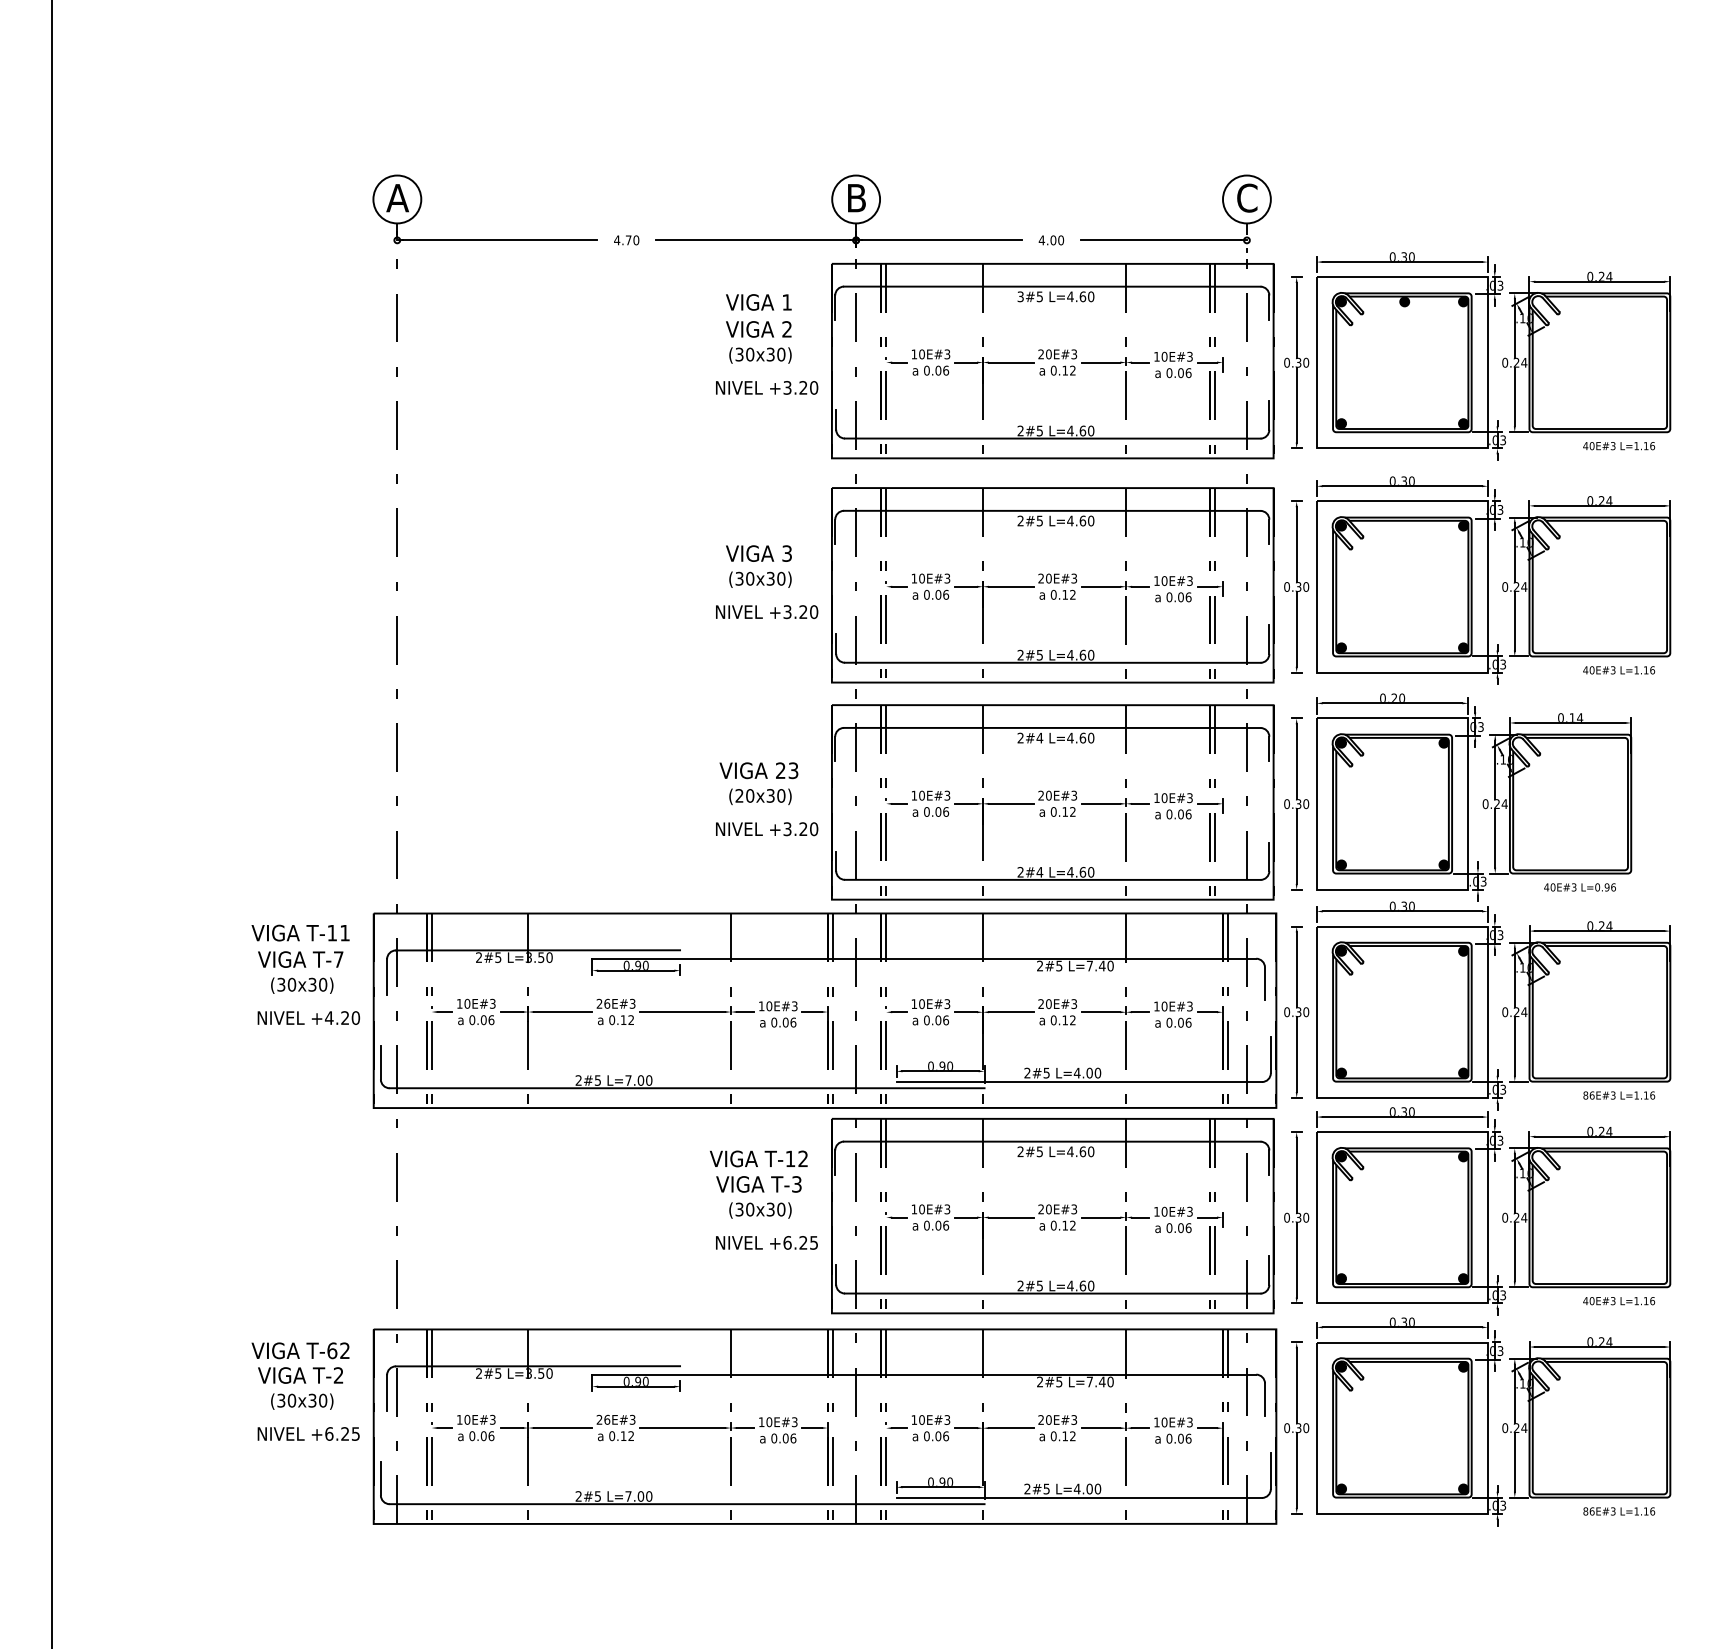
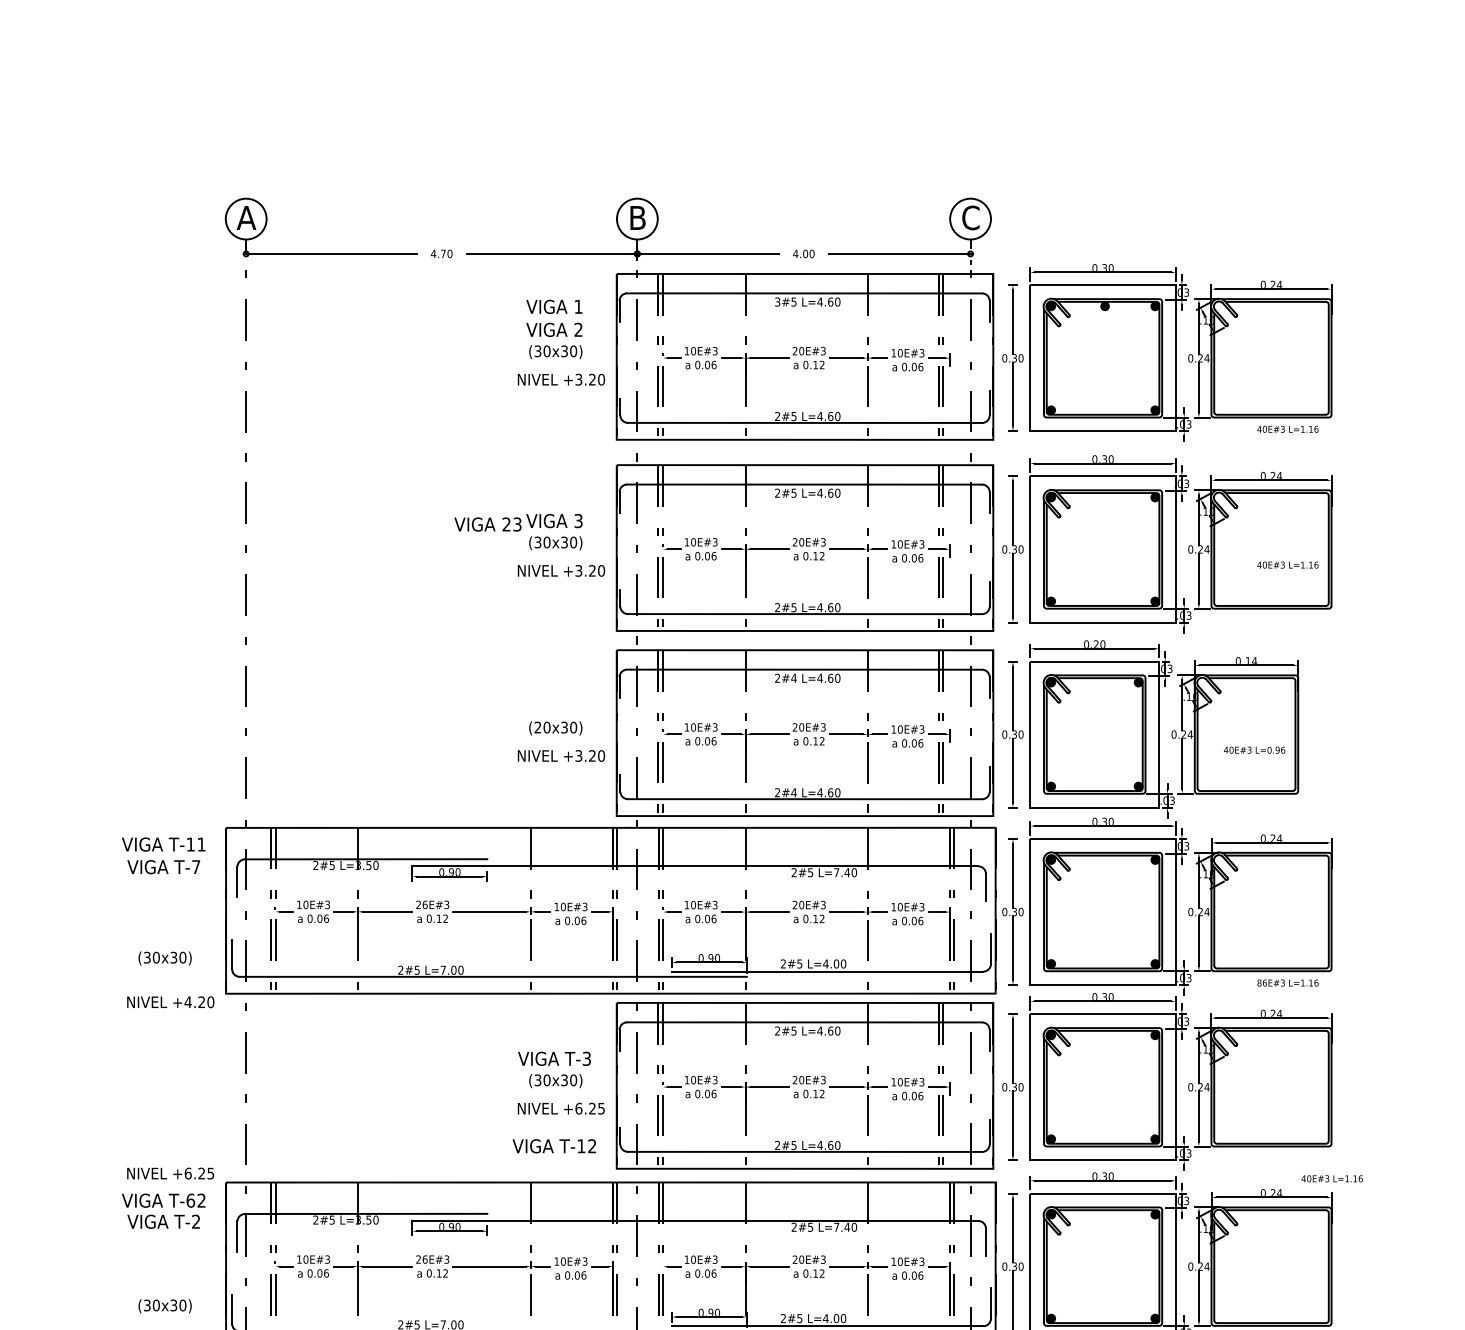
text: (1619, 670) -> (1288, 565), moved
text: (758, 770) -> (487, 524), moved
text: (1579, 887) -> (1254, 750), moved
text: (302, 985) -> (165, 958), moved
text: (308, 1017) -> (170, 1001), moved
text: (758, 1158) -> (554, 1145), moved
text: (1619, 1301) -> (1332, 1179), moved
text: (302, 1401) -> (165, 1306), moved
text: (308, 1433) -> (170, 1173), moved

